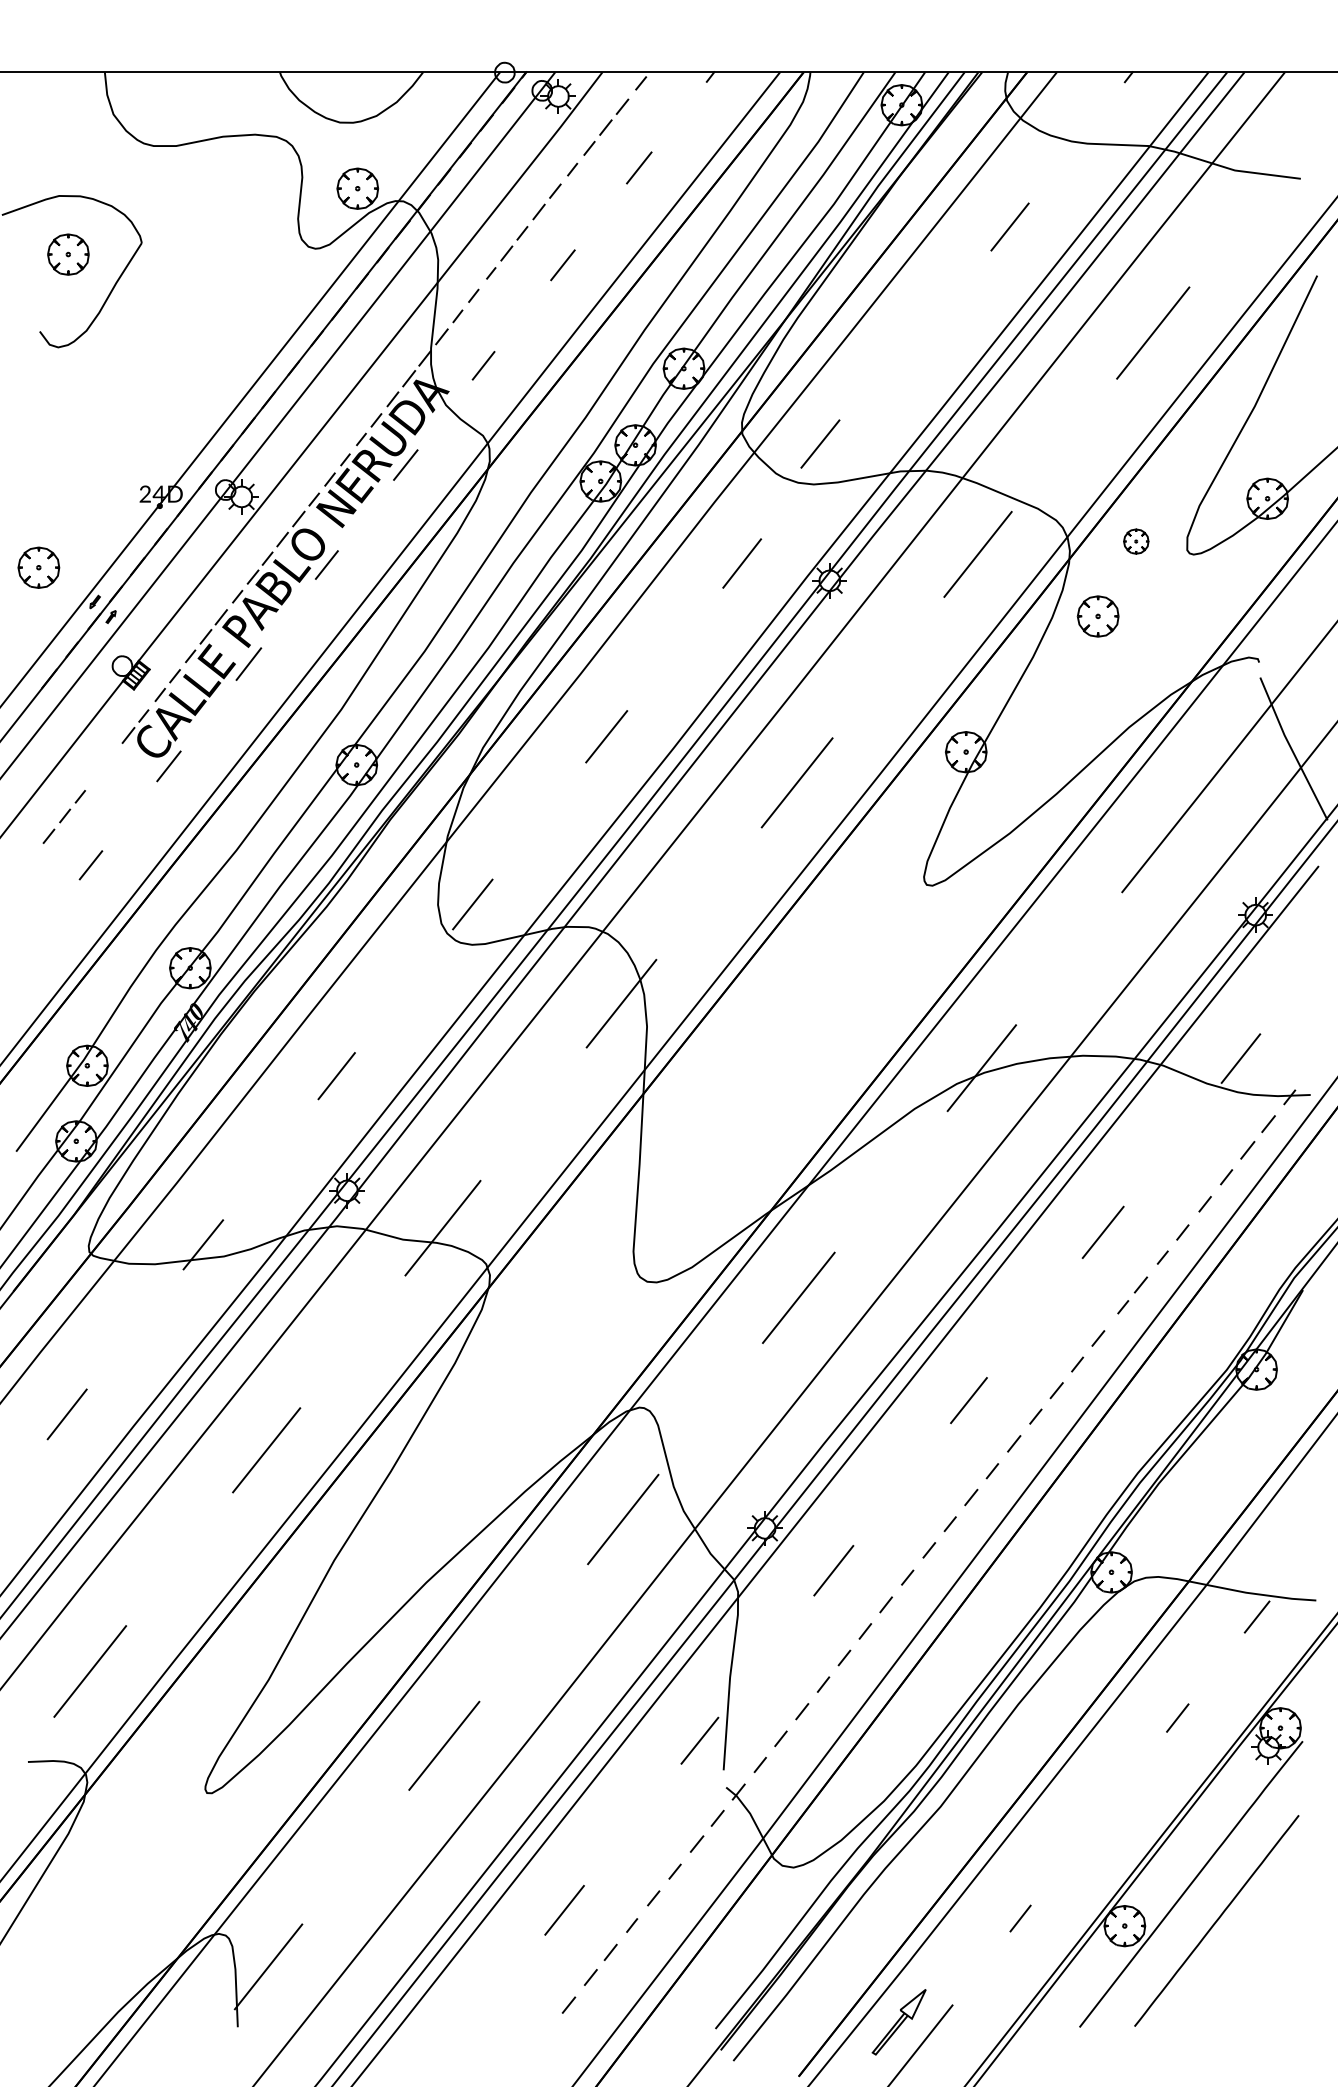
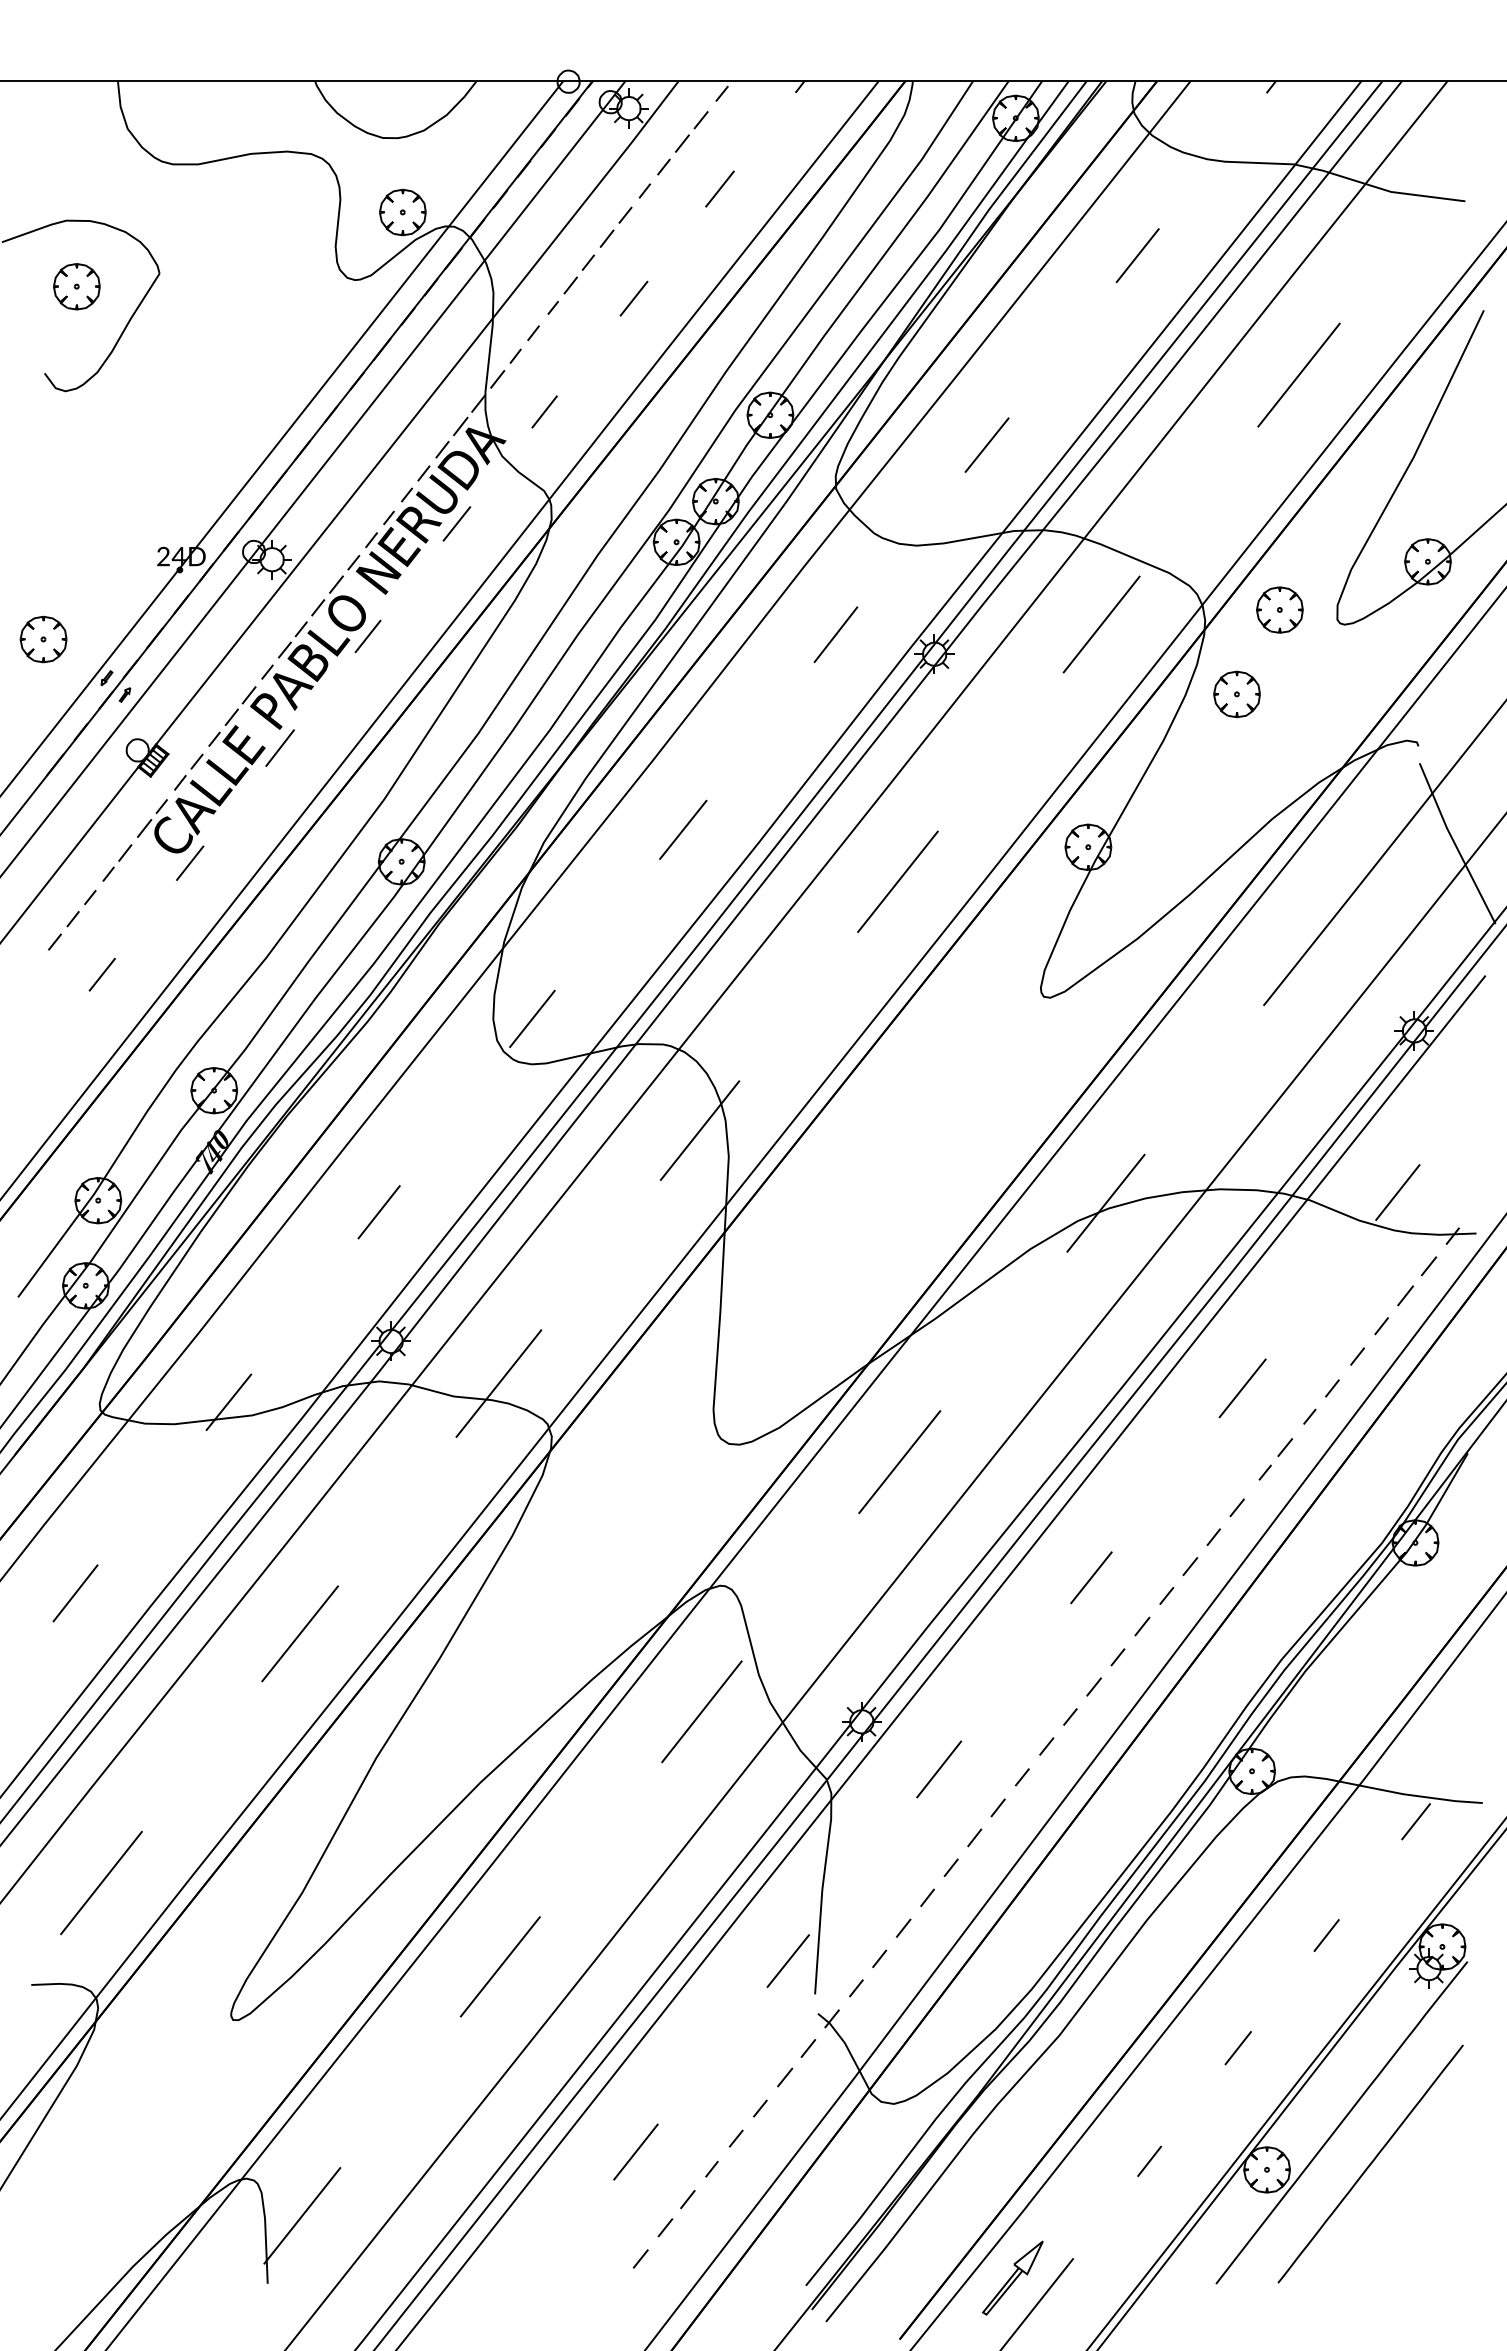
line: (819, 443) -> (986, 444), moved
part: (1135, 541) -> (1279, 609), size x1.67
line: (105, 764) -> (118, 861), added
line: (1098, 1818) -> (1237, 2048), added

